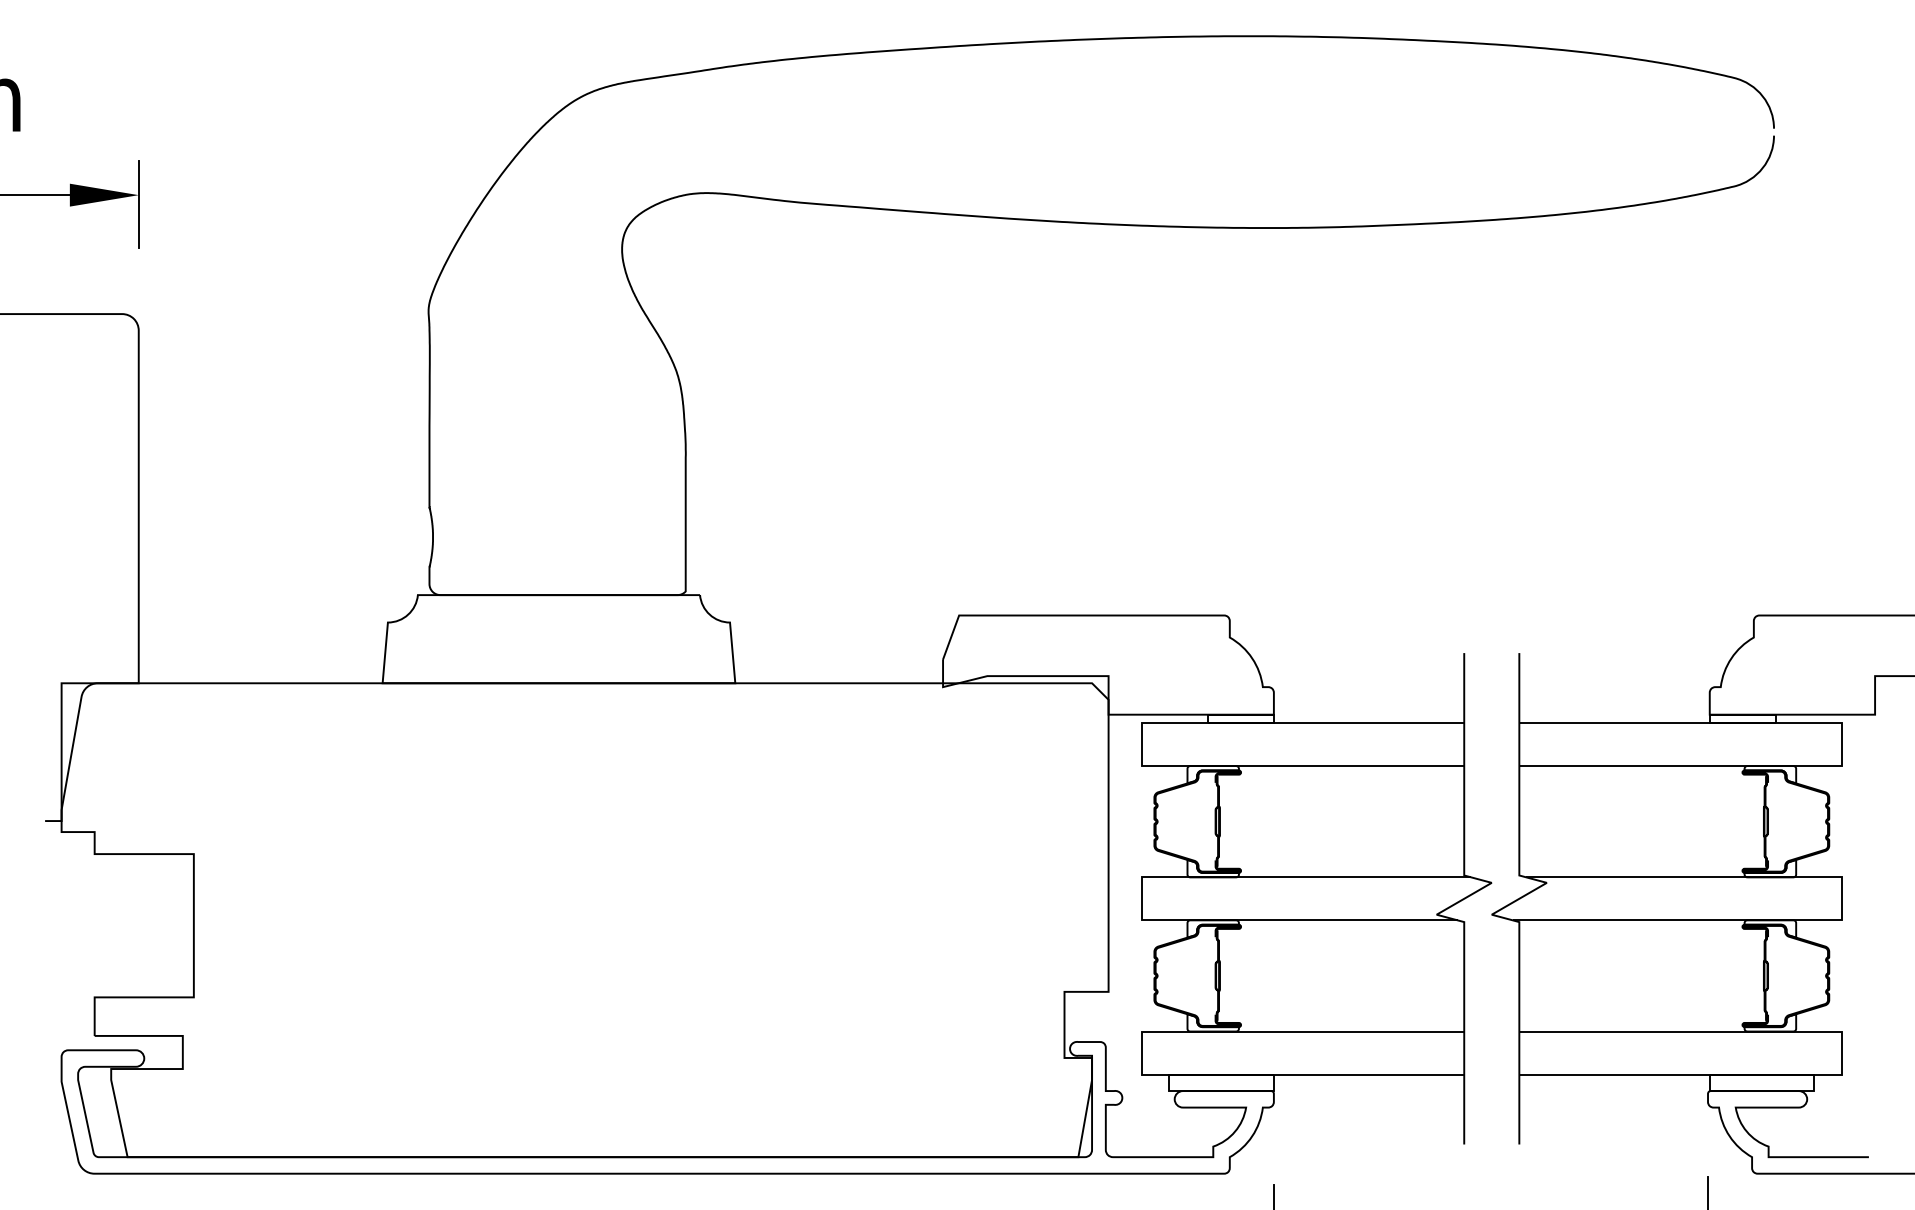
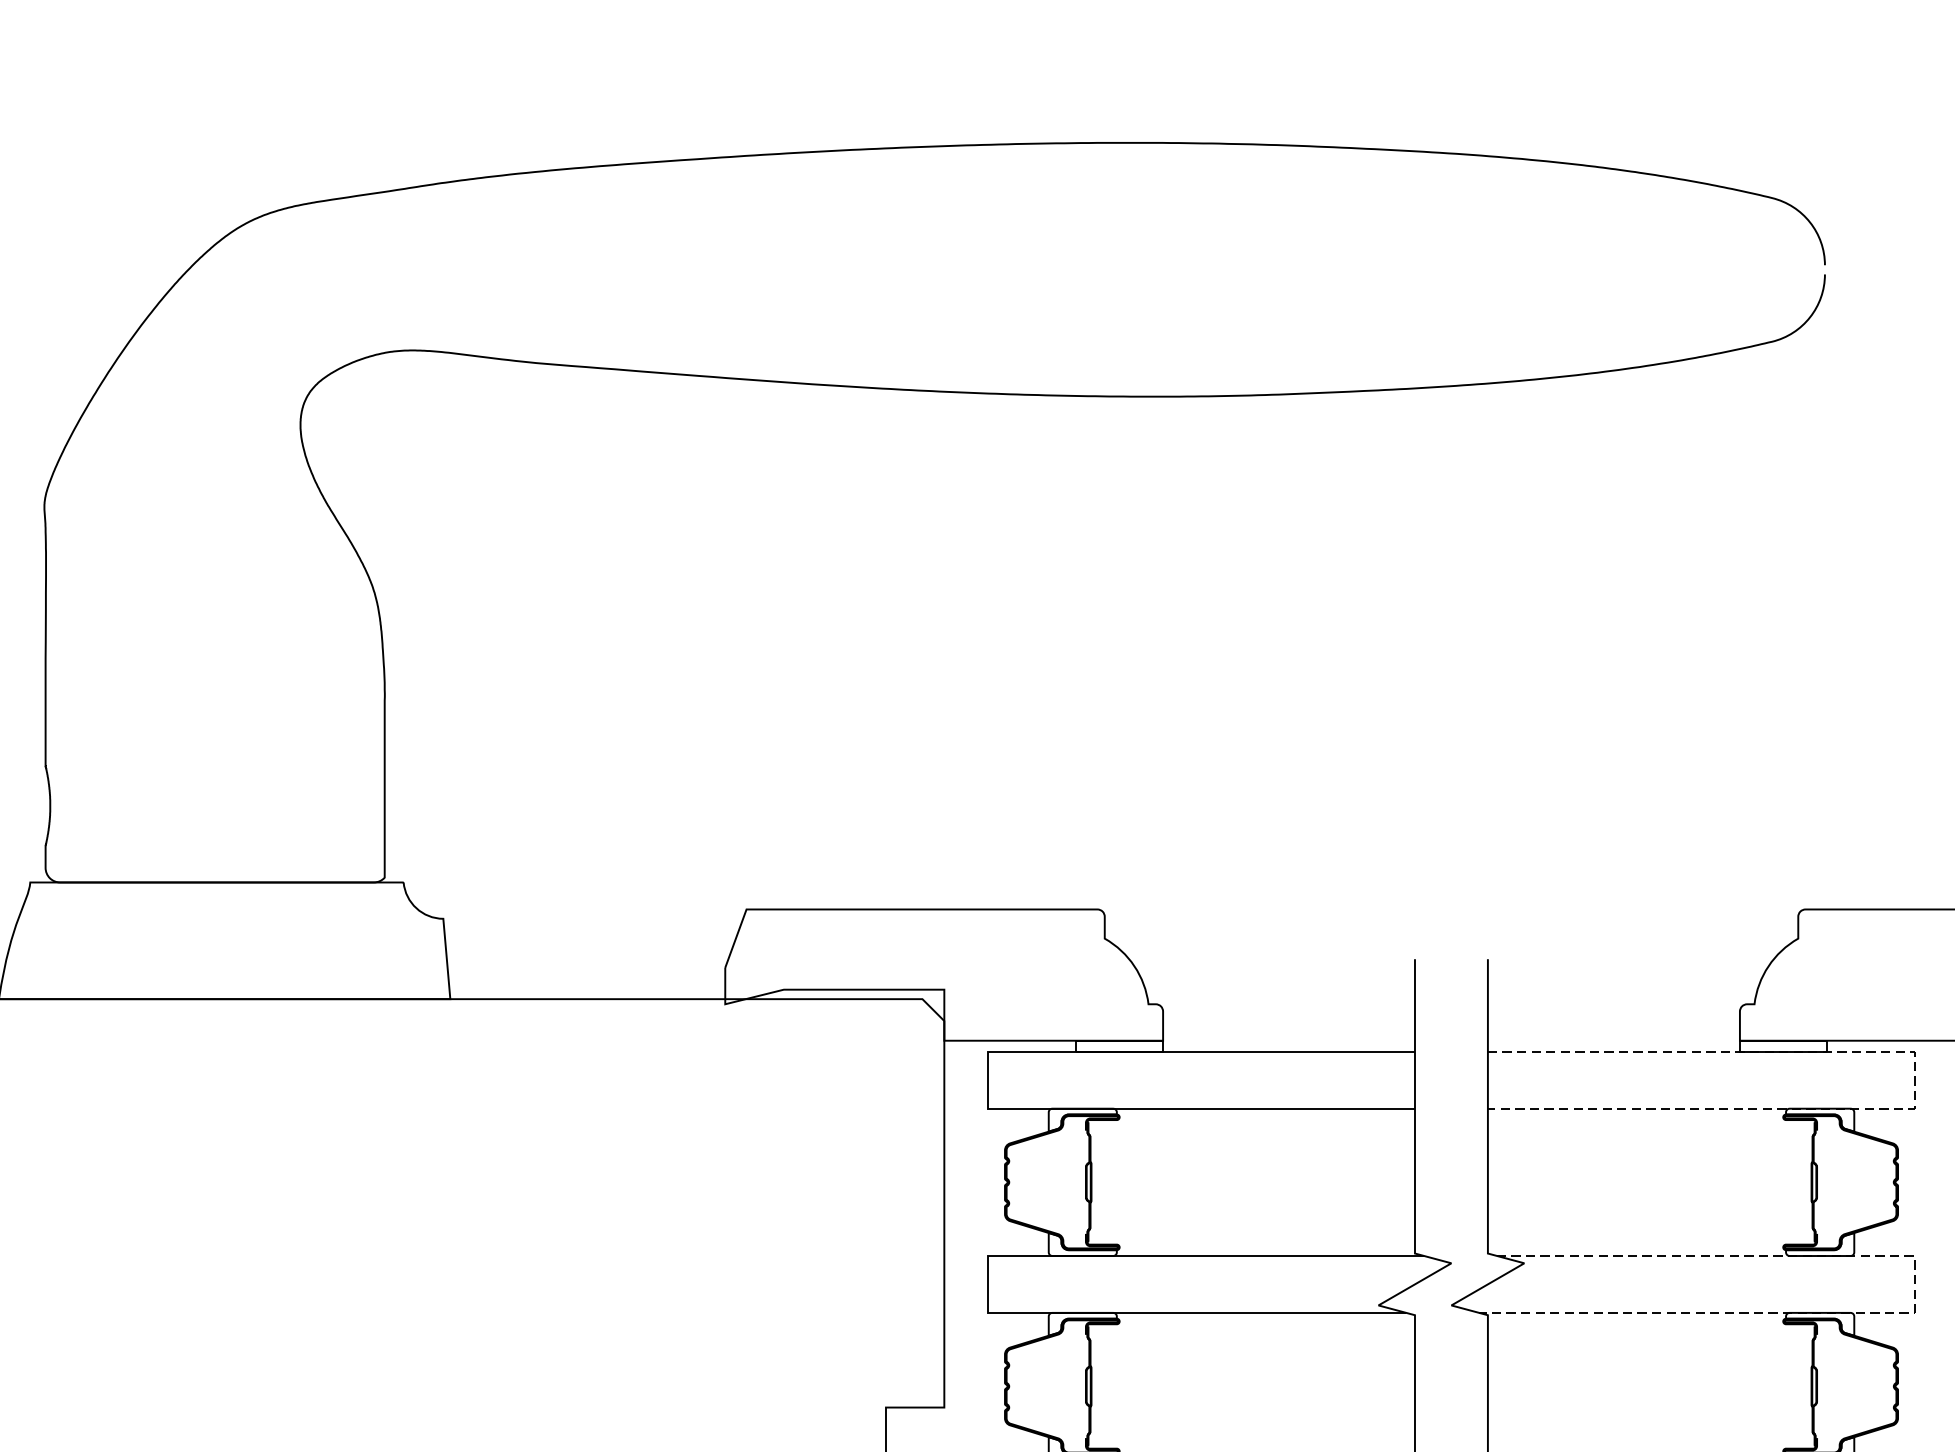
line: (1841, 745) -> (1914, 1081), solid -> dashed
line: (1841, 905) -> (1914, 1293), solid -> dashed

